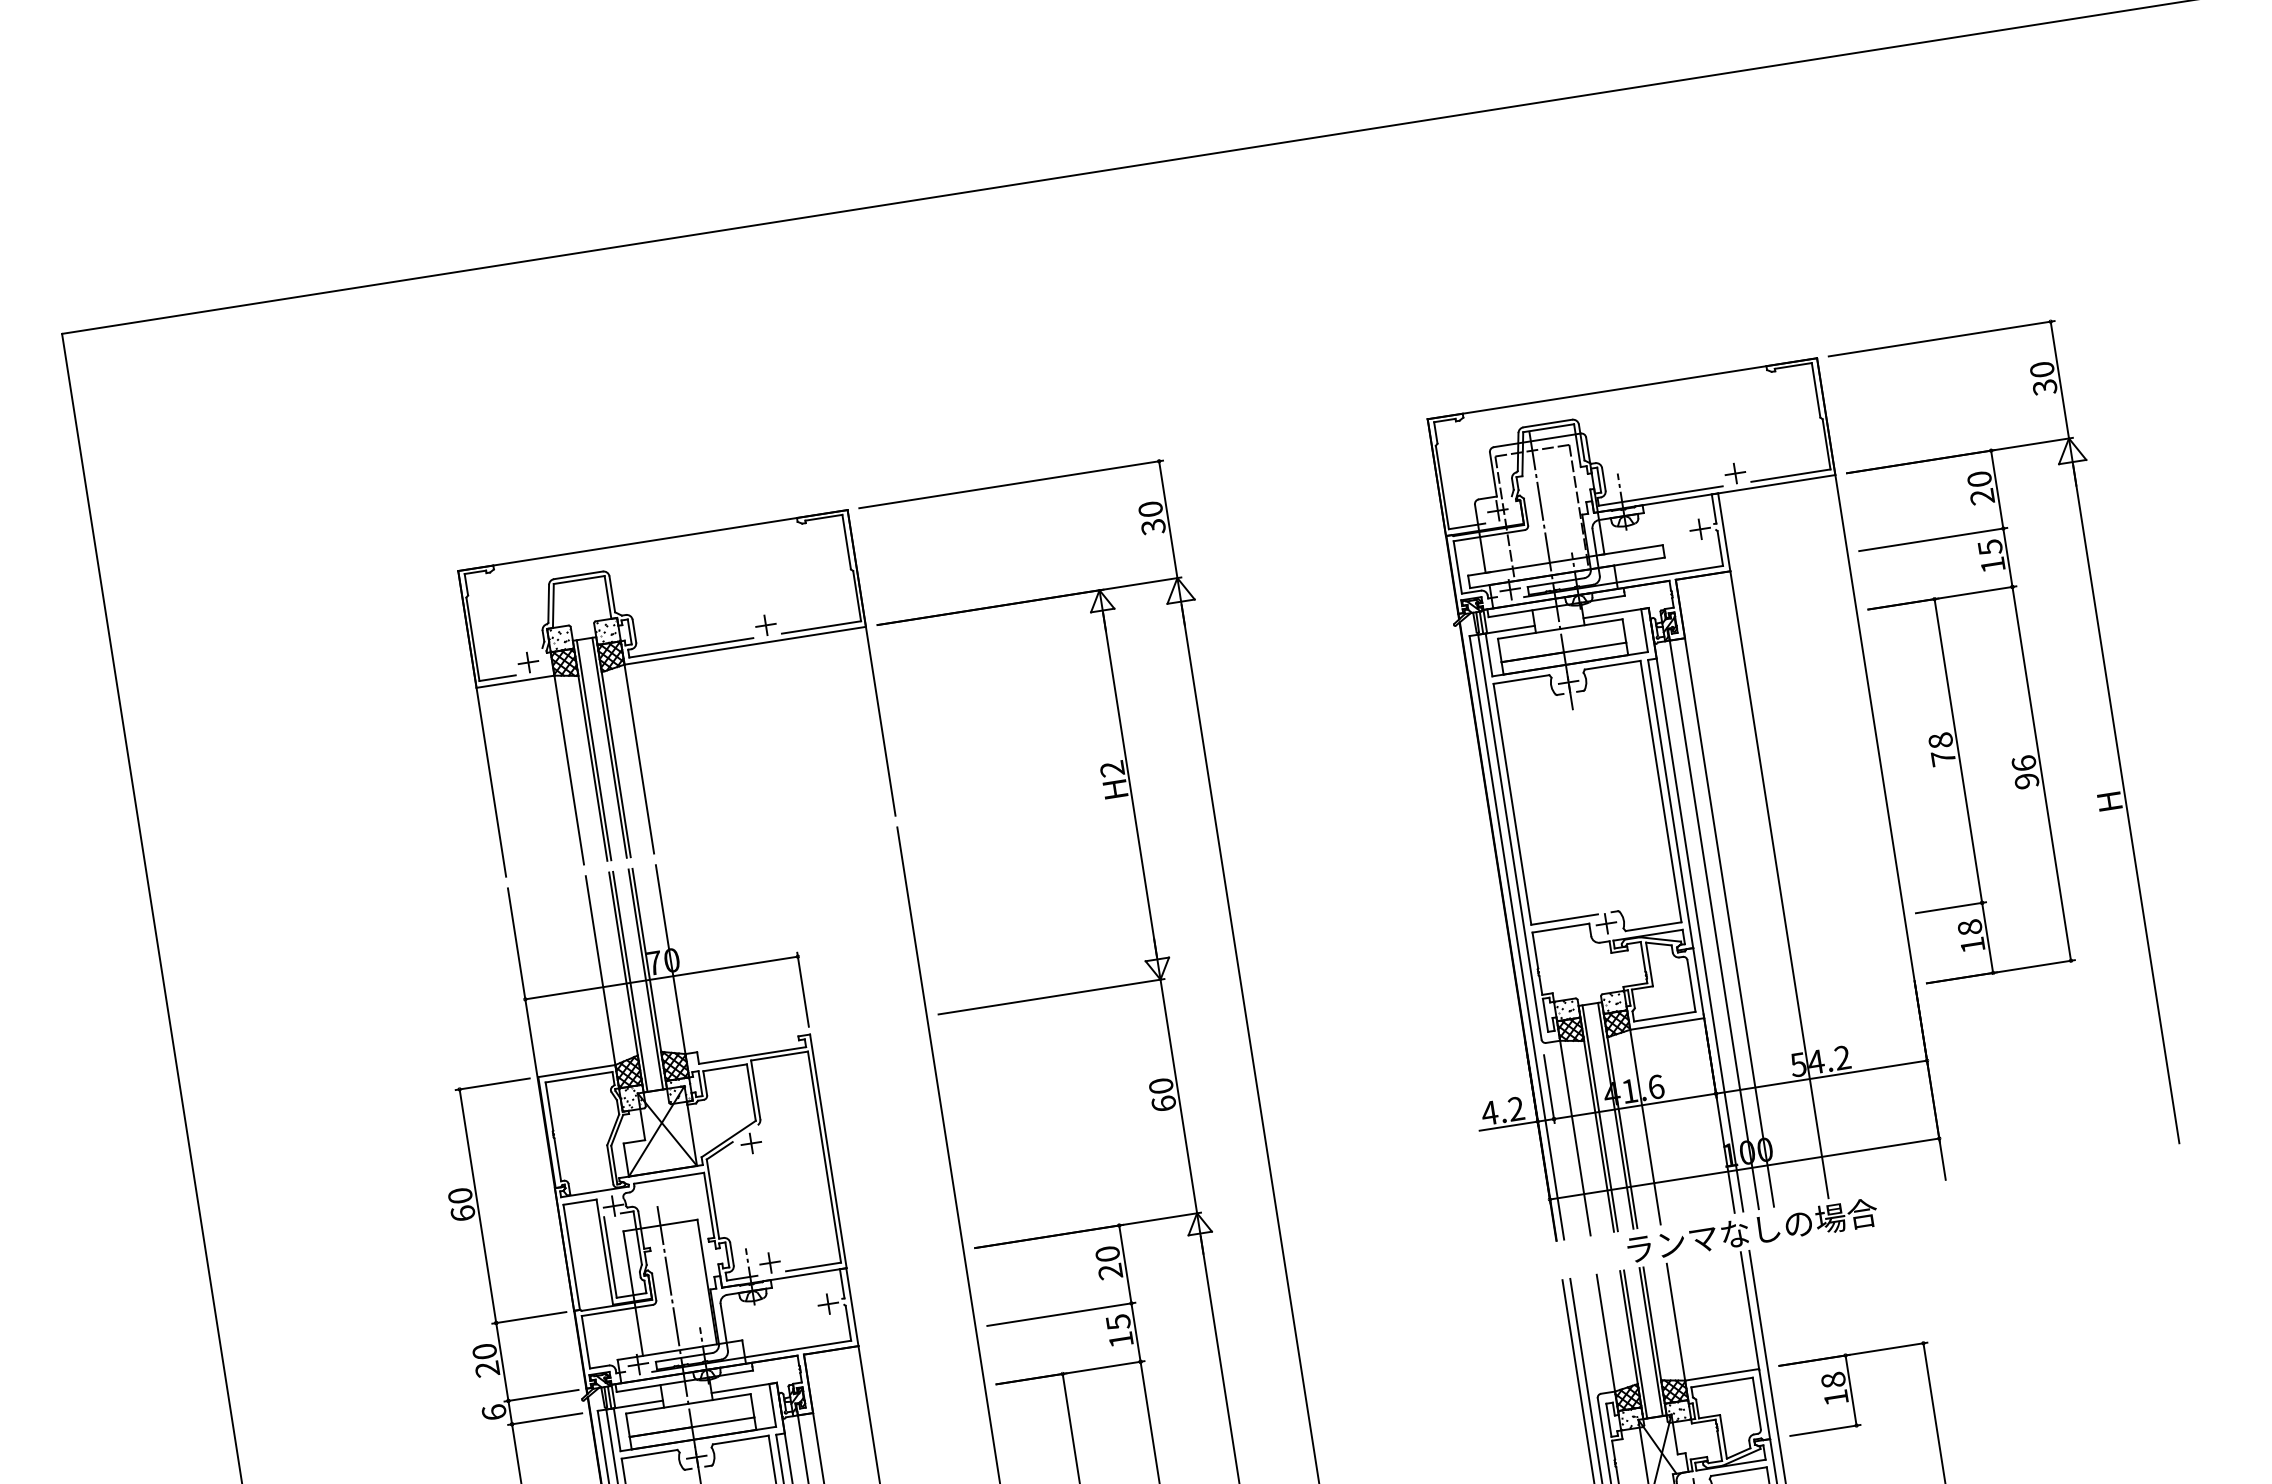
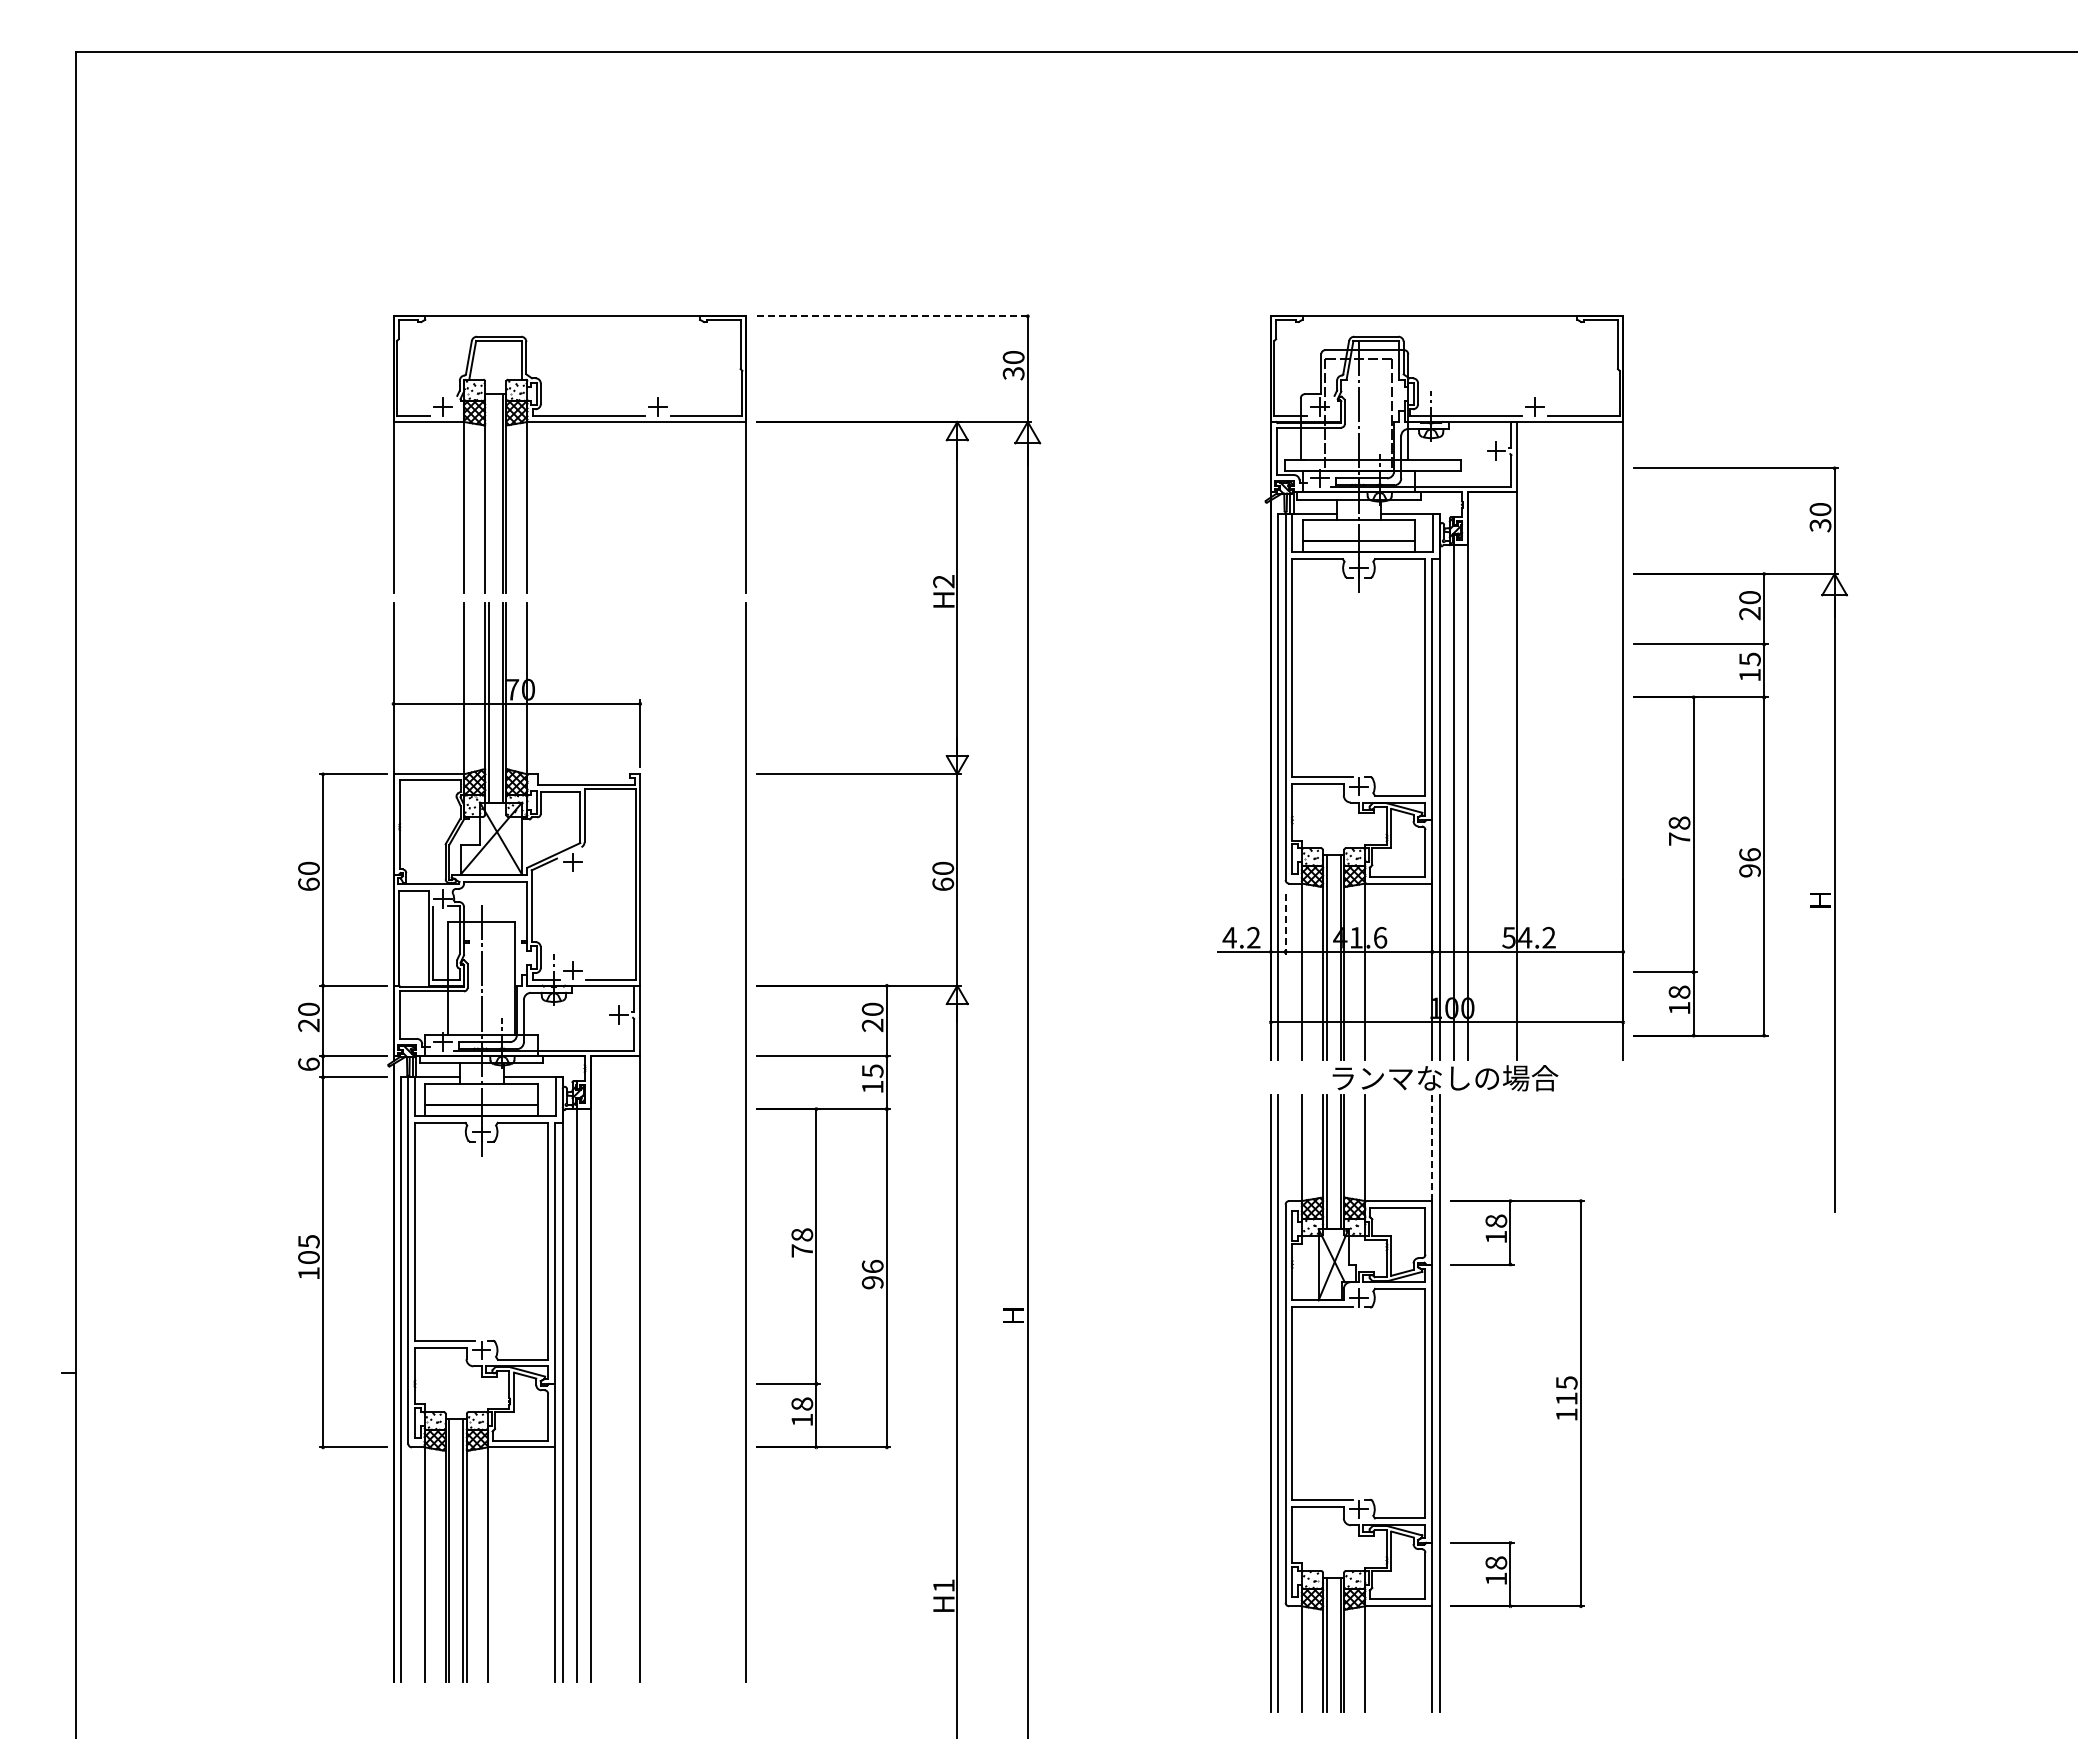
line: (1011, 484) -> (894, 316), solid -> dashed
part: (2010, 748) -> (1740, 839), moved
line: (593, 749) -> (488, 492), removed
line: (1549, 1088) -> (1285, 924), solid -> dashed
line: (1750, 1311) -> (1432, 1149), solid -> dashed

